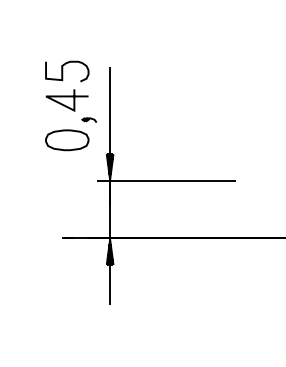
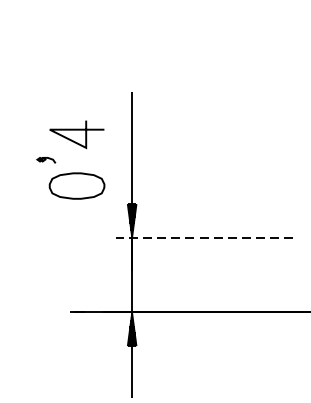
curve: (63, 71) -> (72, 97), removed
part: (88, 119) -> (45, 159), moved
line: (165, 180) -> (203, 237), solid -> dashed

